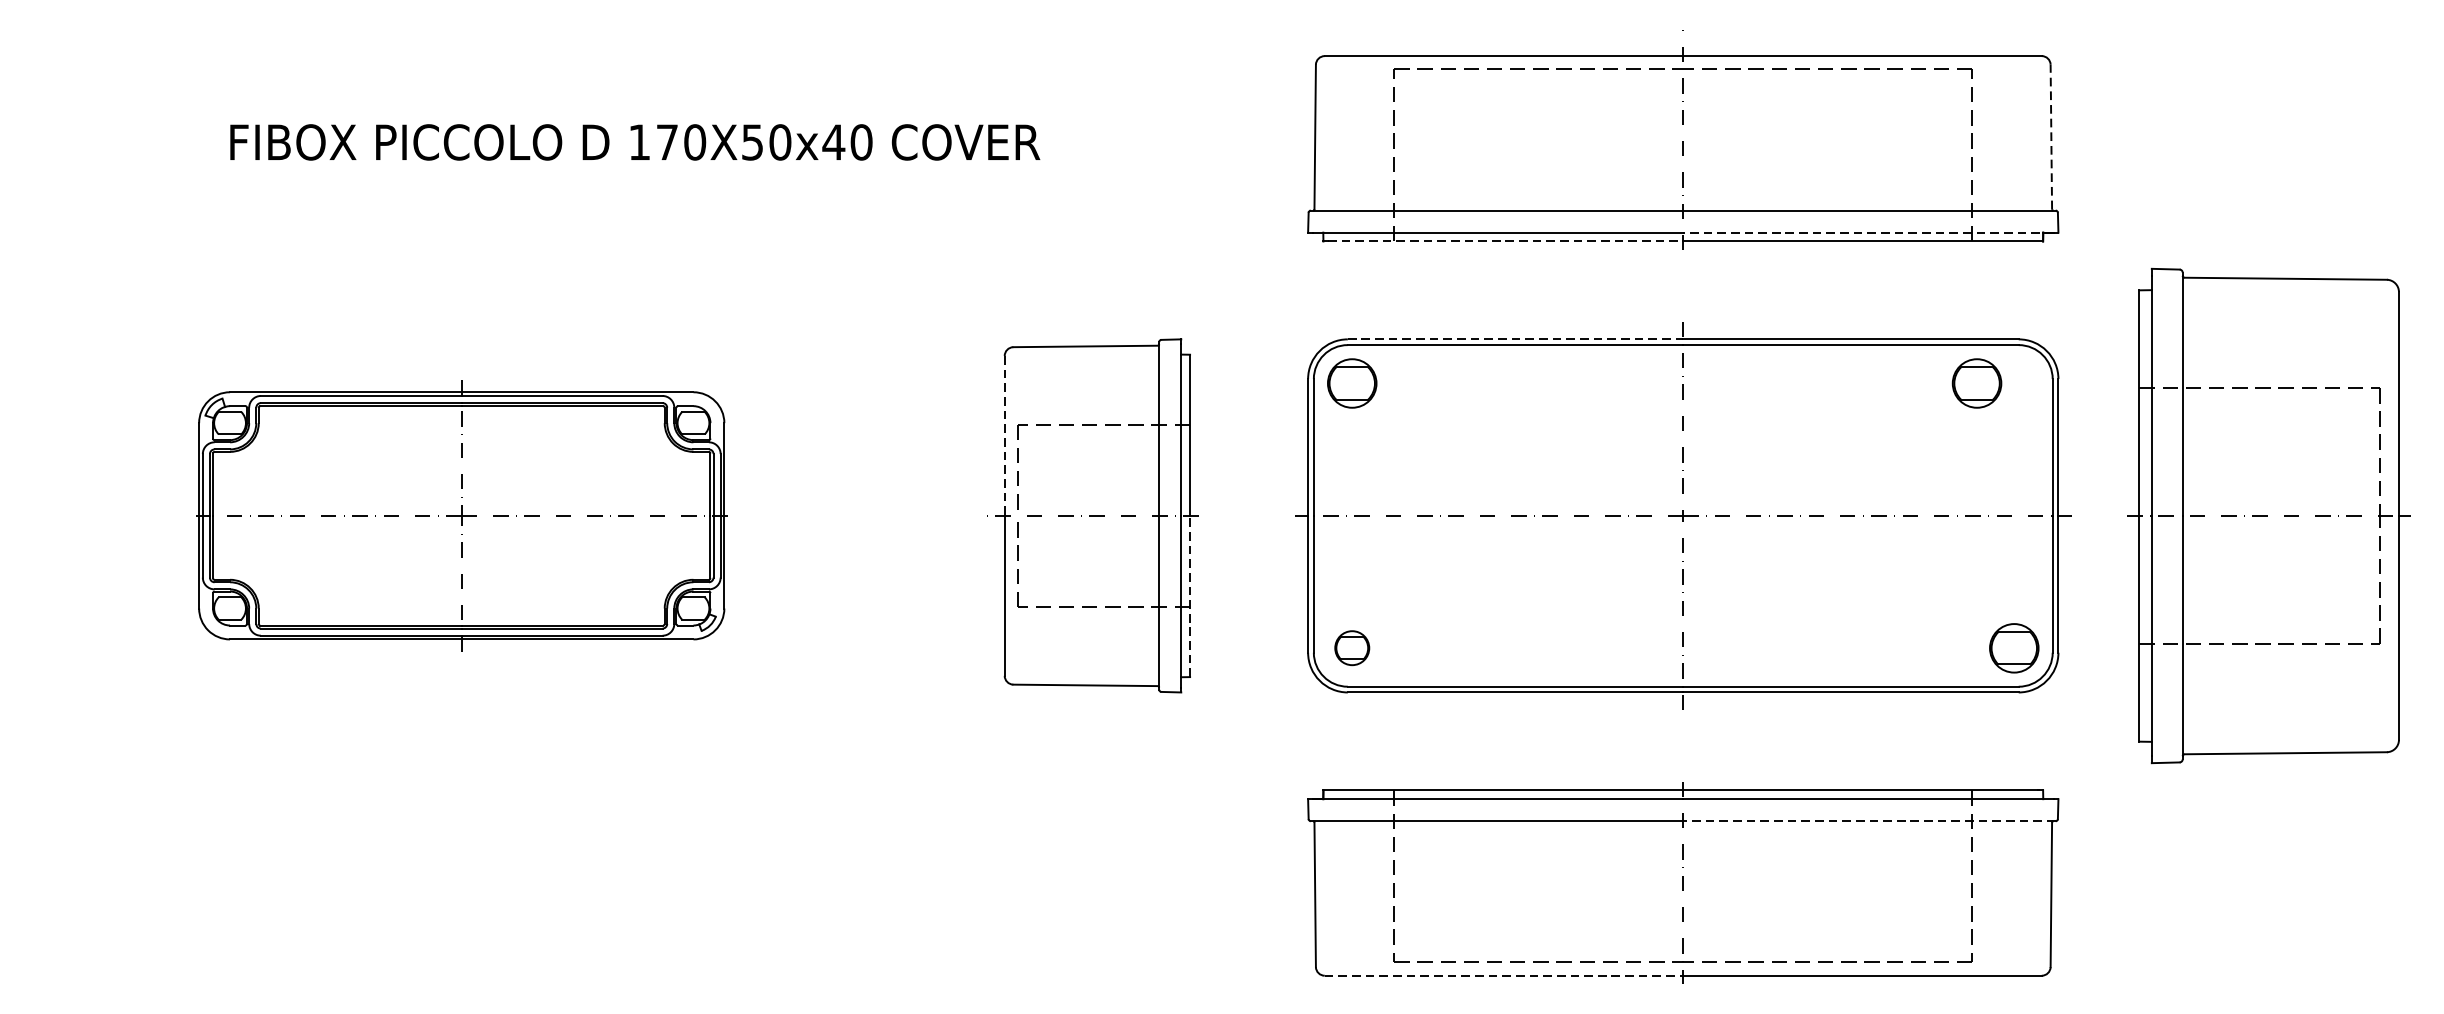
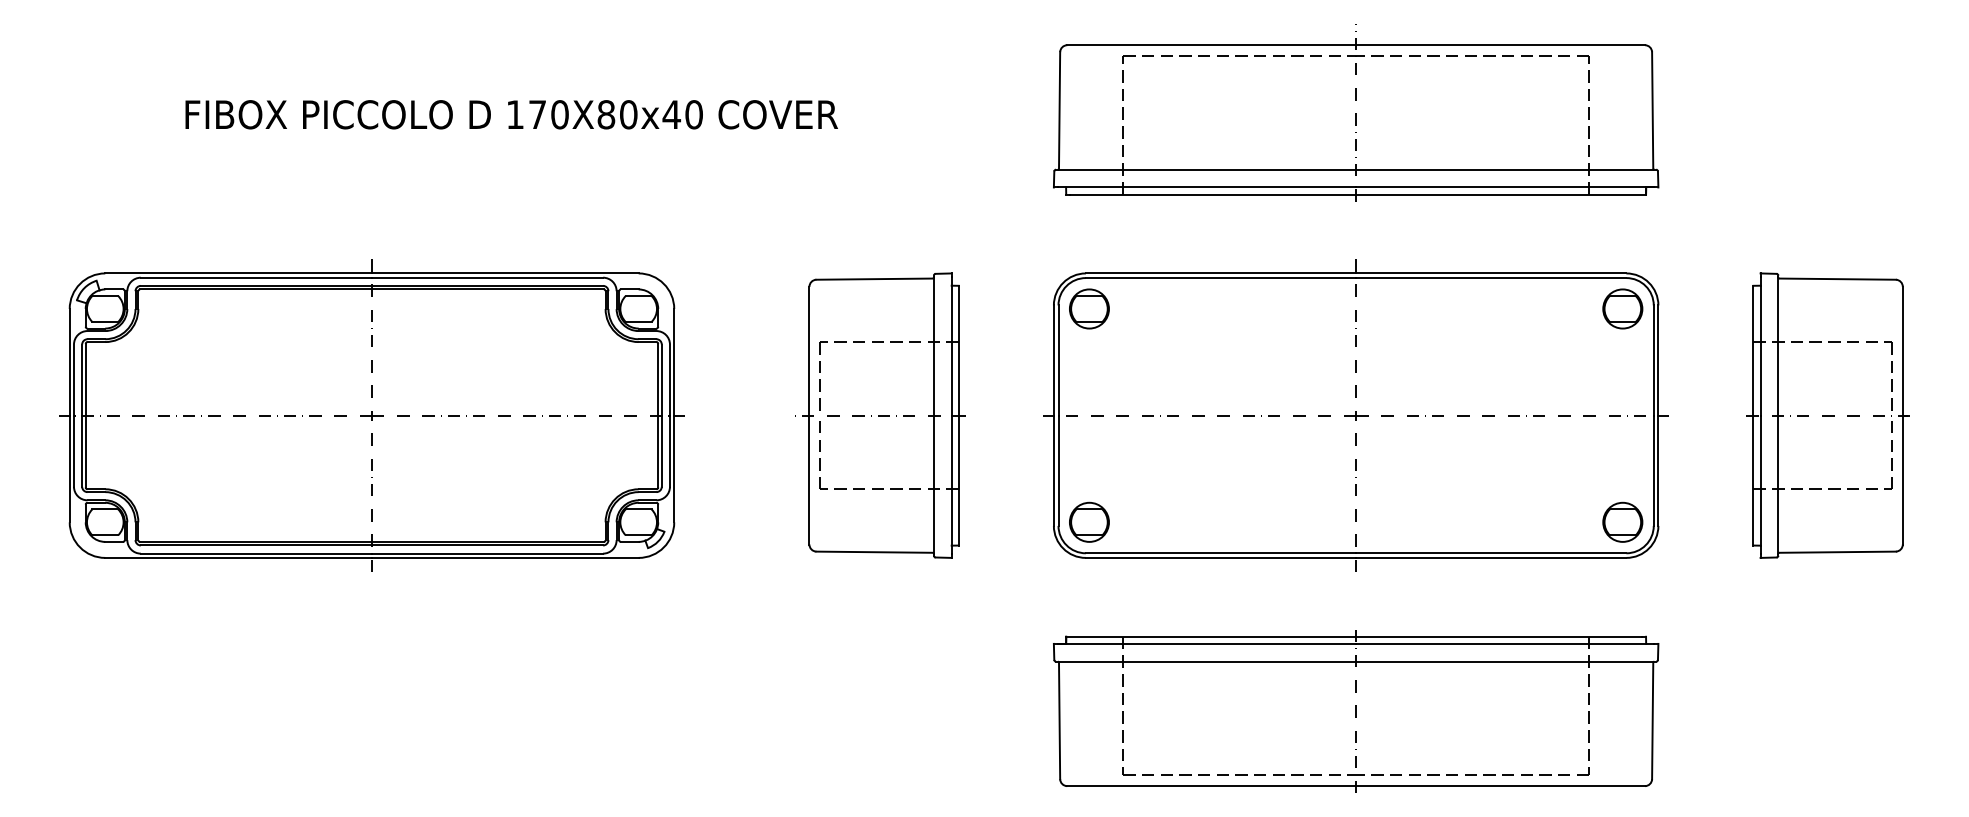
line: (2051, 135) -> (1652, 109), dashed -> solid
text: (752, 142) -> (606, 114), 170X50x40 -> 170X80x40
line: (1867, 232) -> (1504, 187), dashed -> solid
line: (1506, 241) -> (1213, 194), dashed -> solid
line: (1516, 339) -> (1221, 273), dashed -> solid
part: (1976, 382) -> (1622, 308), moved
line: (1004, 436) -> (809, 351), dashed -> solid
part: (461, 515) -> (371, 415), size x1.43
part: (2268, 515) -> (1827, 415), size x0.71
line: (1189, 596) -> (958, 480), dashed -> solid
part: (1352, 647) -> (1089, 521), size x1.43
line: (1868, 821) -> (1505, 661), dashed -> solid
line: (1504, 976) -> (1212, 786), dashed -> solid

